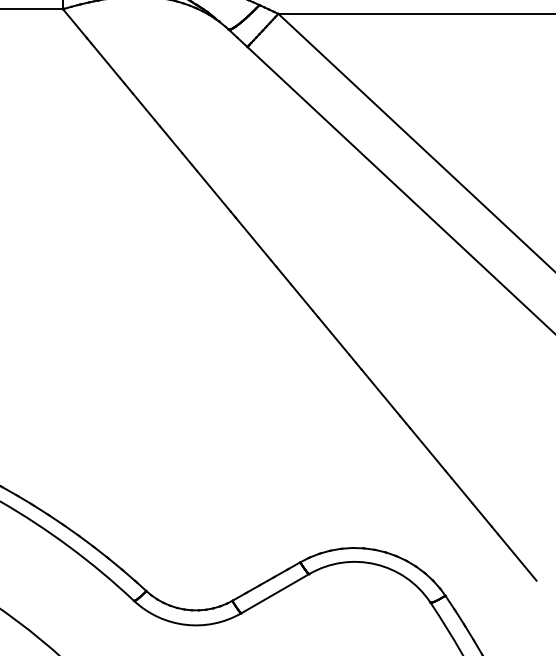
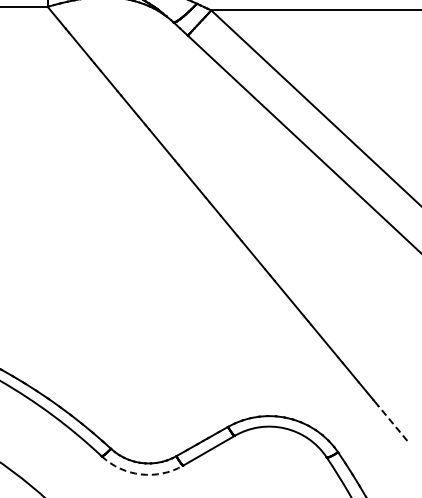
line: (516, 556) -> (392, 422), solid -> dashed
arc: (185, 624) -> (140, 474), solid -> dashed

